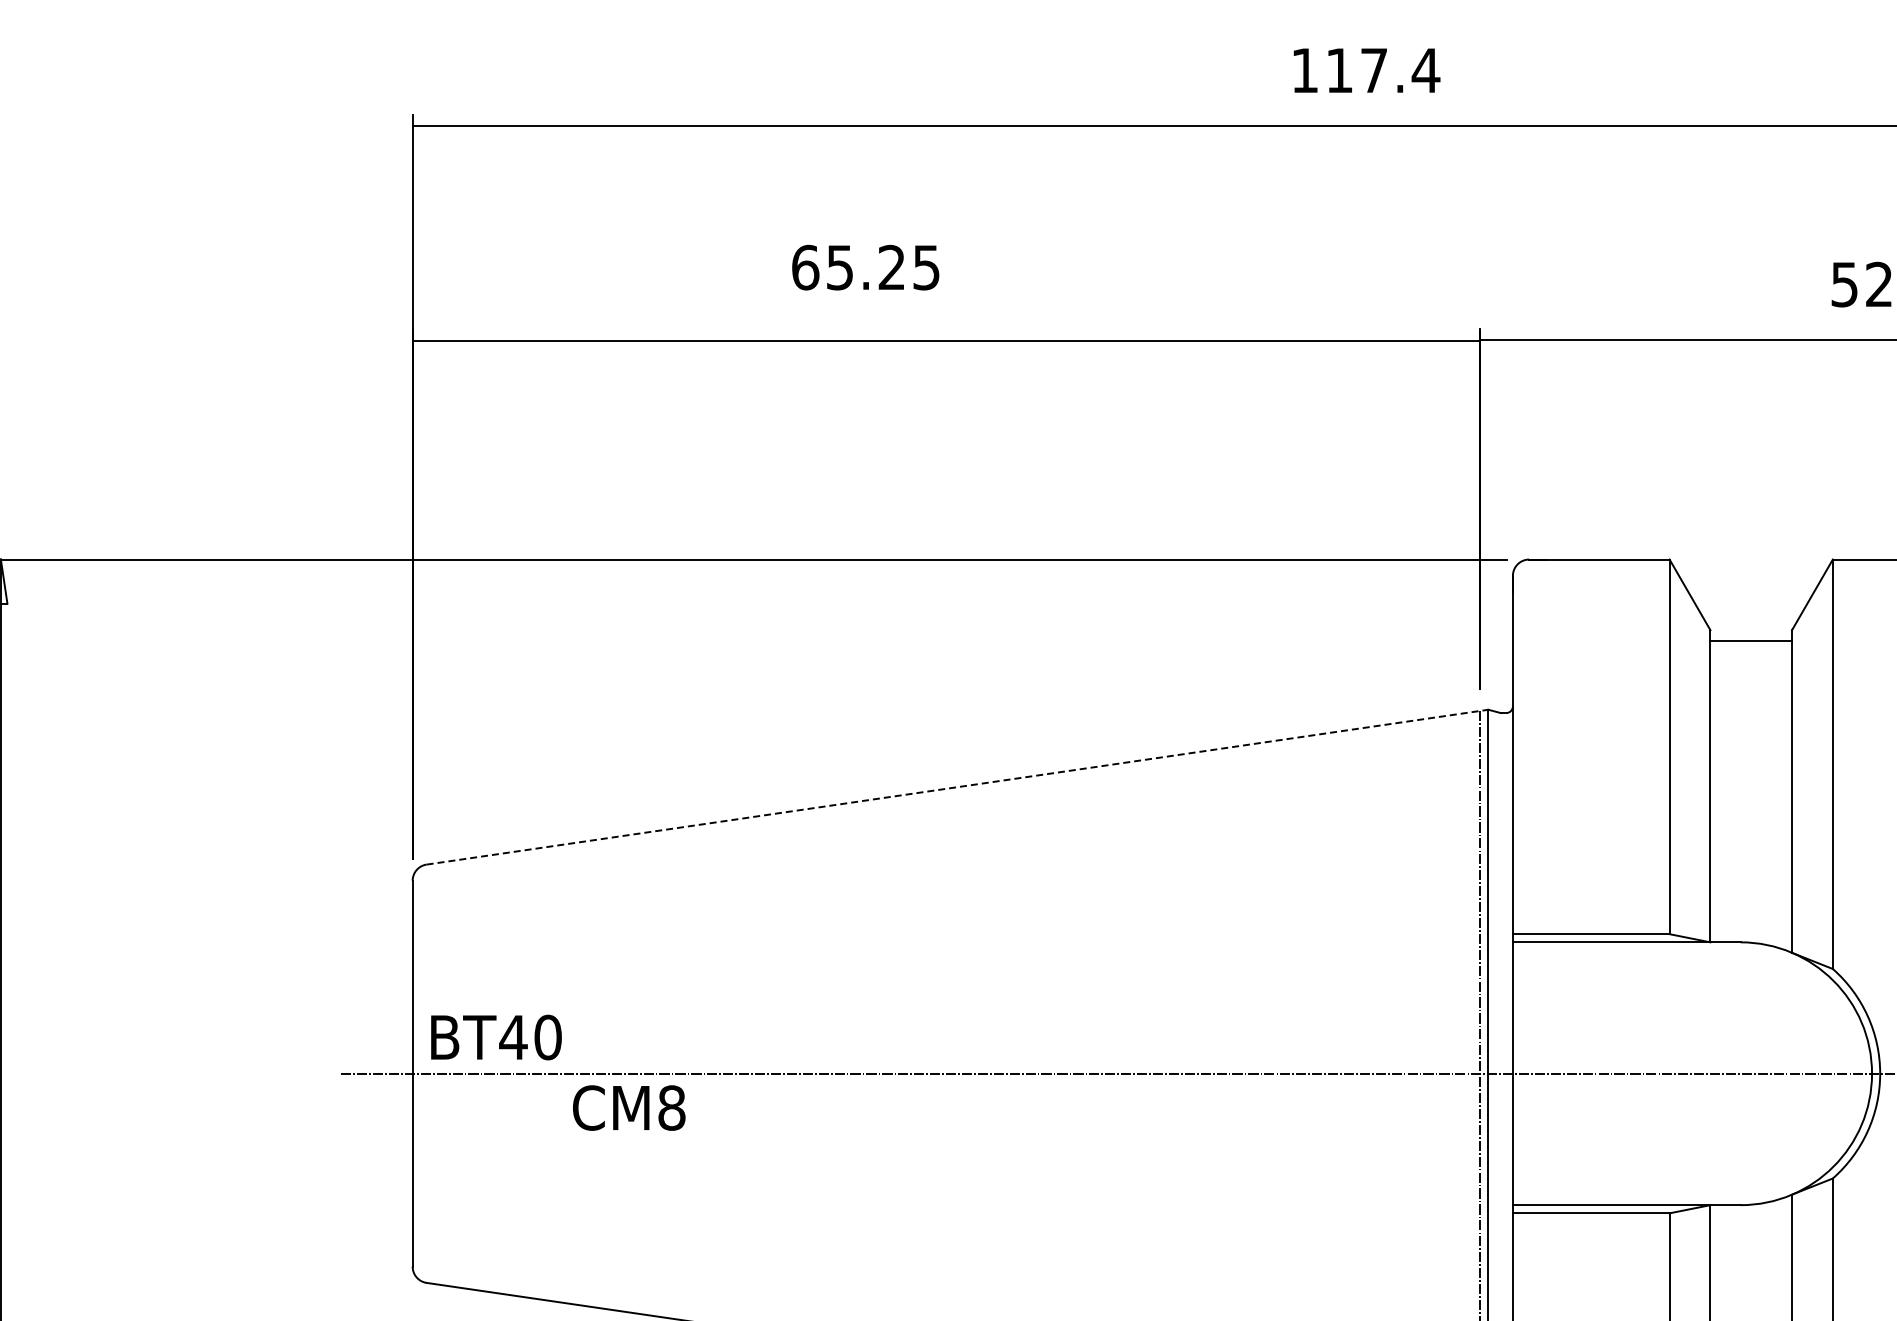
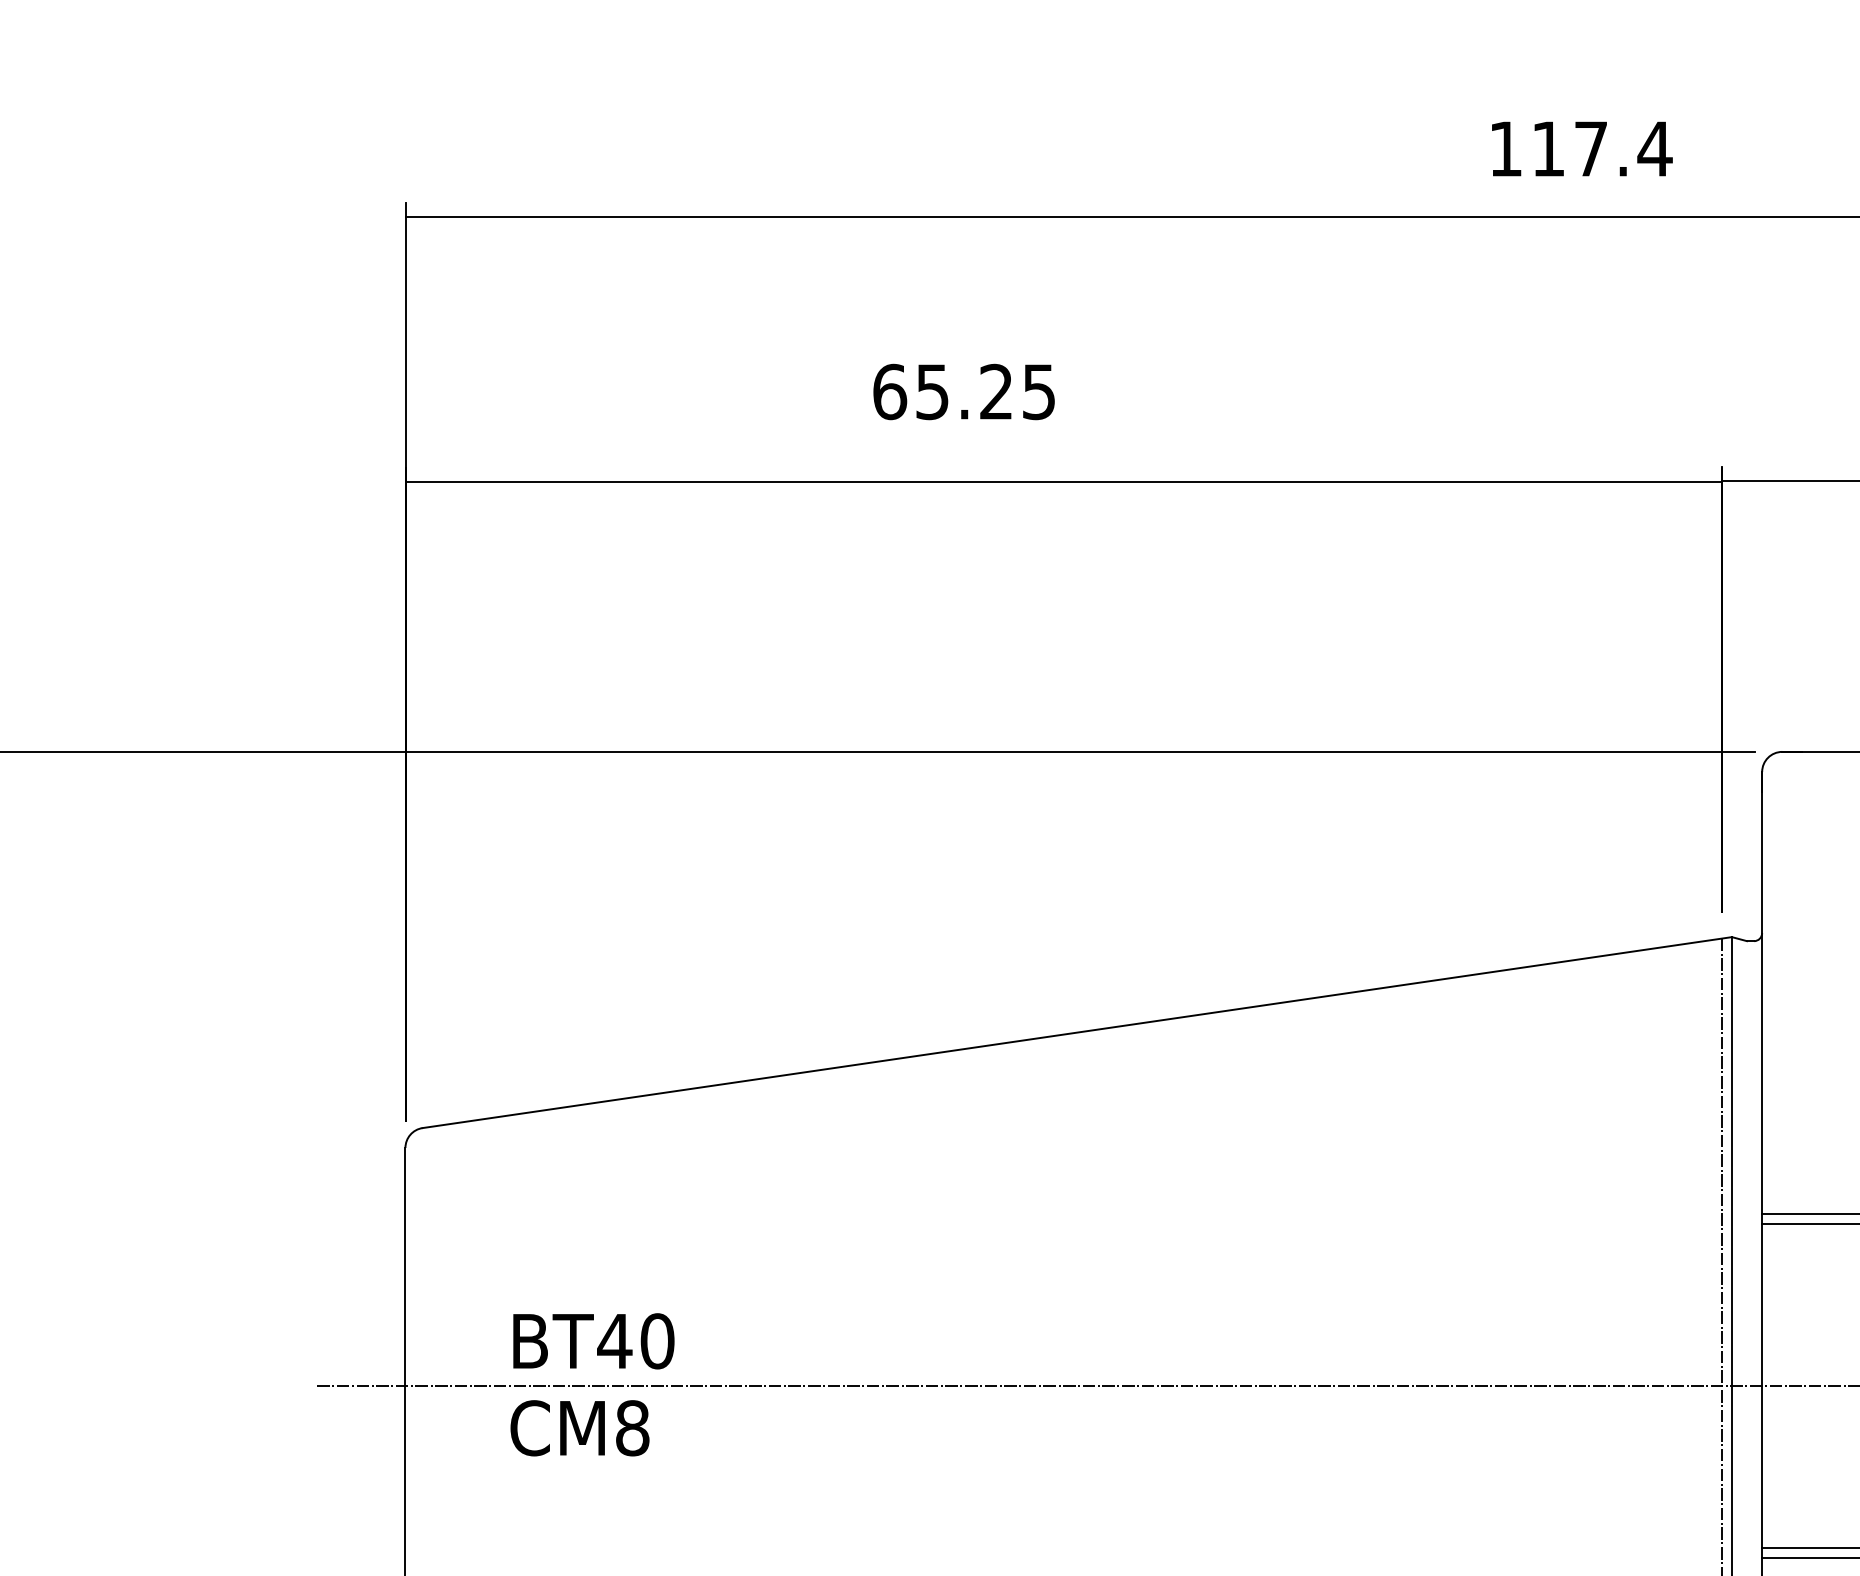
line: (957, 787) -> (1077, 1032), dashed -> solid
text: (496, 1037) -> (593, 1341), moved
text: (629, 1107) -> (580, 1427), moved

